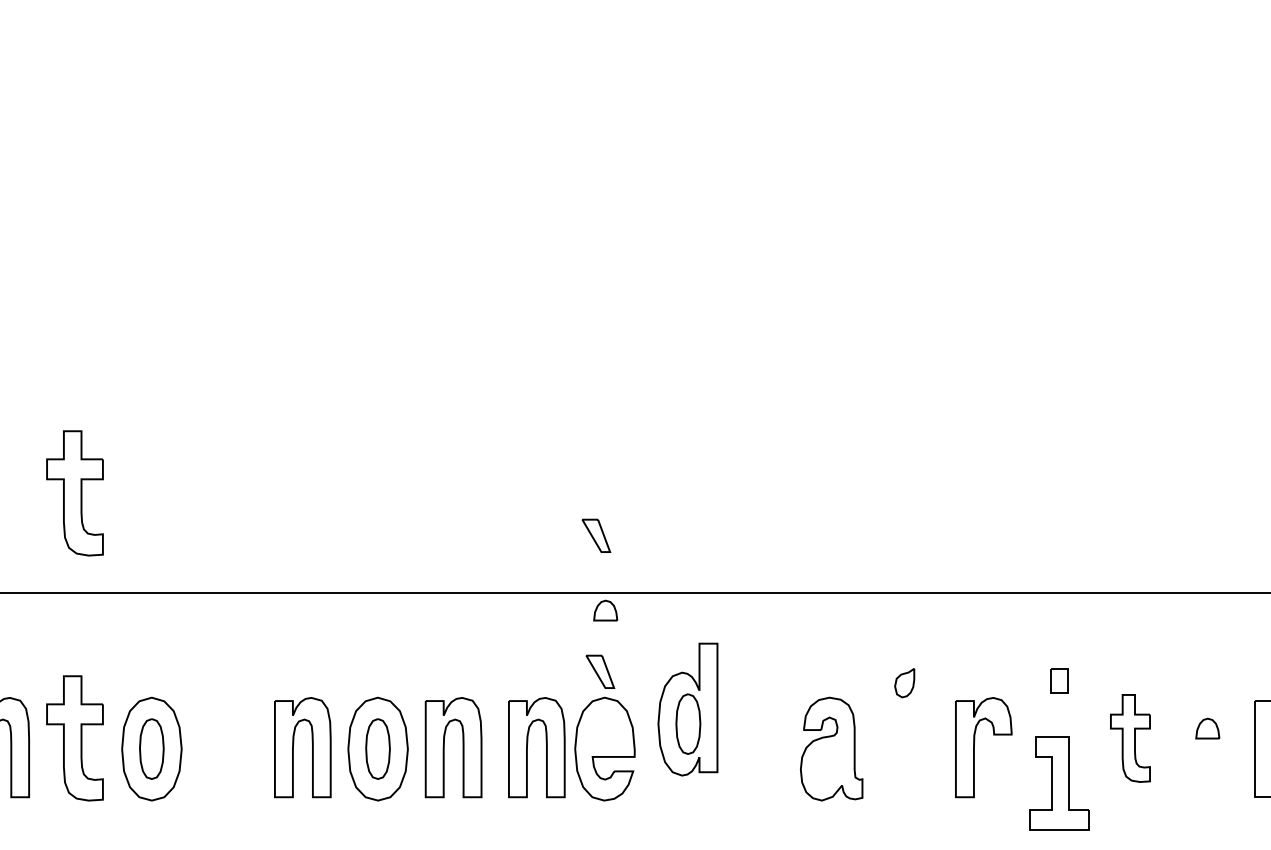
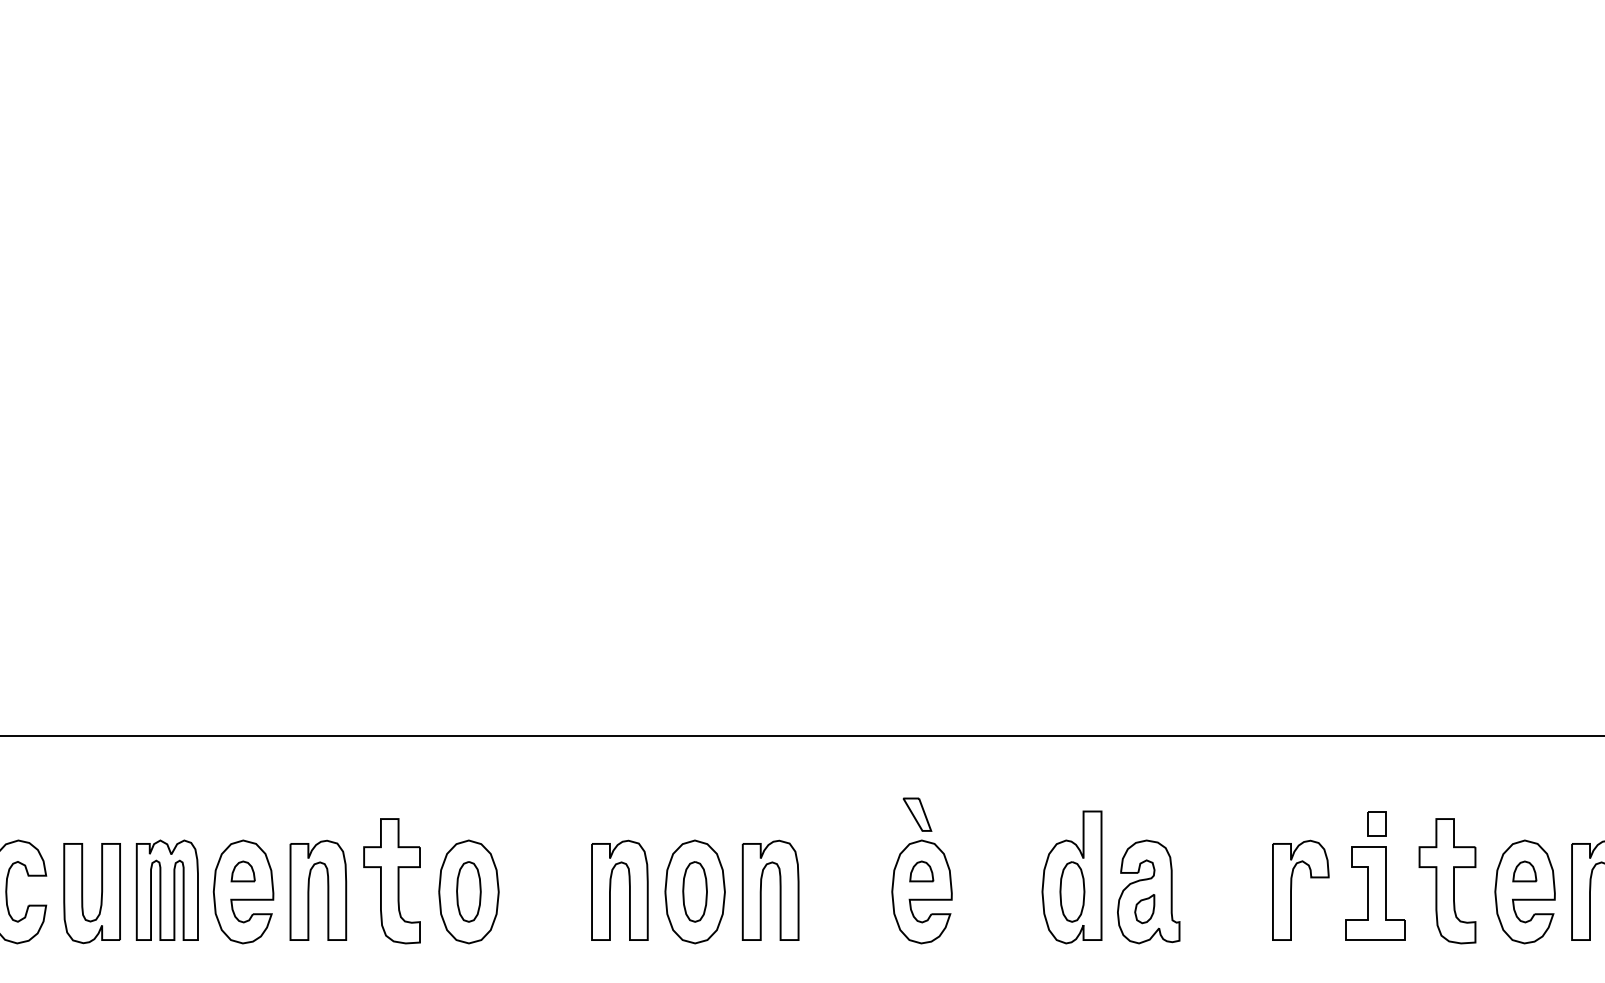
part: (74, 493) -> (391, 636), removed
part: (596, 535) -> (913, 678), removed
part: (605, 610) -> (921, 871), moved
part: (904, 683) -> (1144, 909), moved
part: (687, 709) -> (1071, 877), moved
part: (1130, 738) -> (1447, 881), size x1.43
part: (528, 744) -> (845, 887), removed
part: (1207, 748) -> (1524, 891), added
part: (1059, 783) -> (1375, 893), moved

